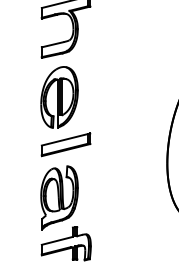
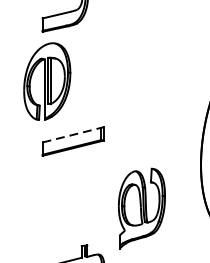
part: (59, 97) -> (47, 81), moved
line: (66, 139) -> (73, 134), solid -> dashed
part: (59, 197) -> (141, 208), moved

